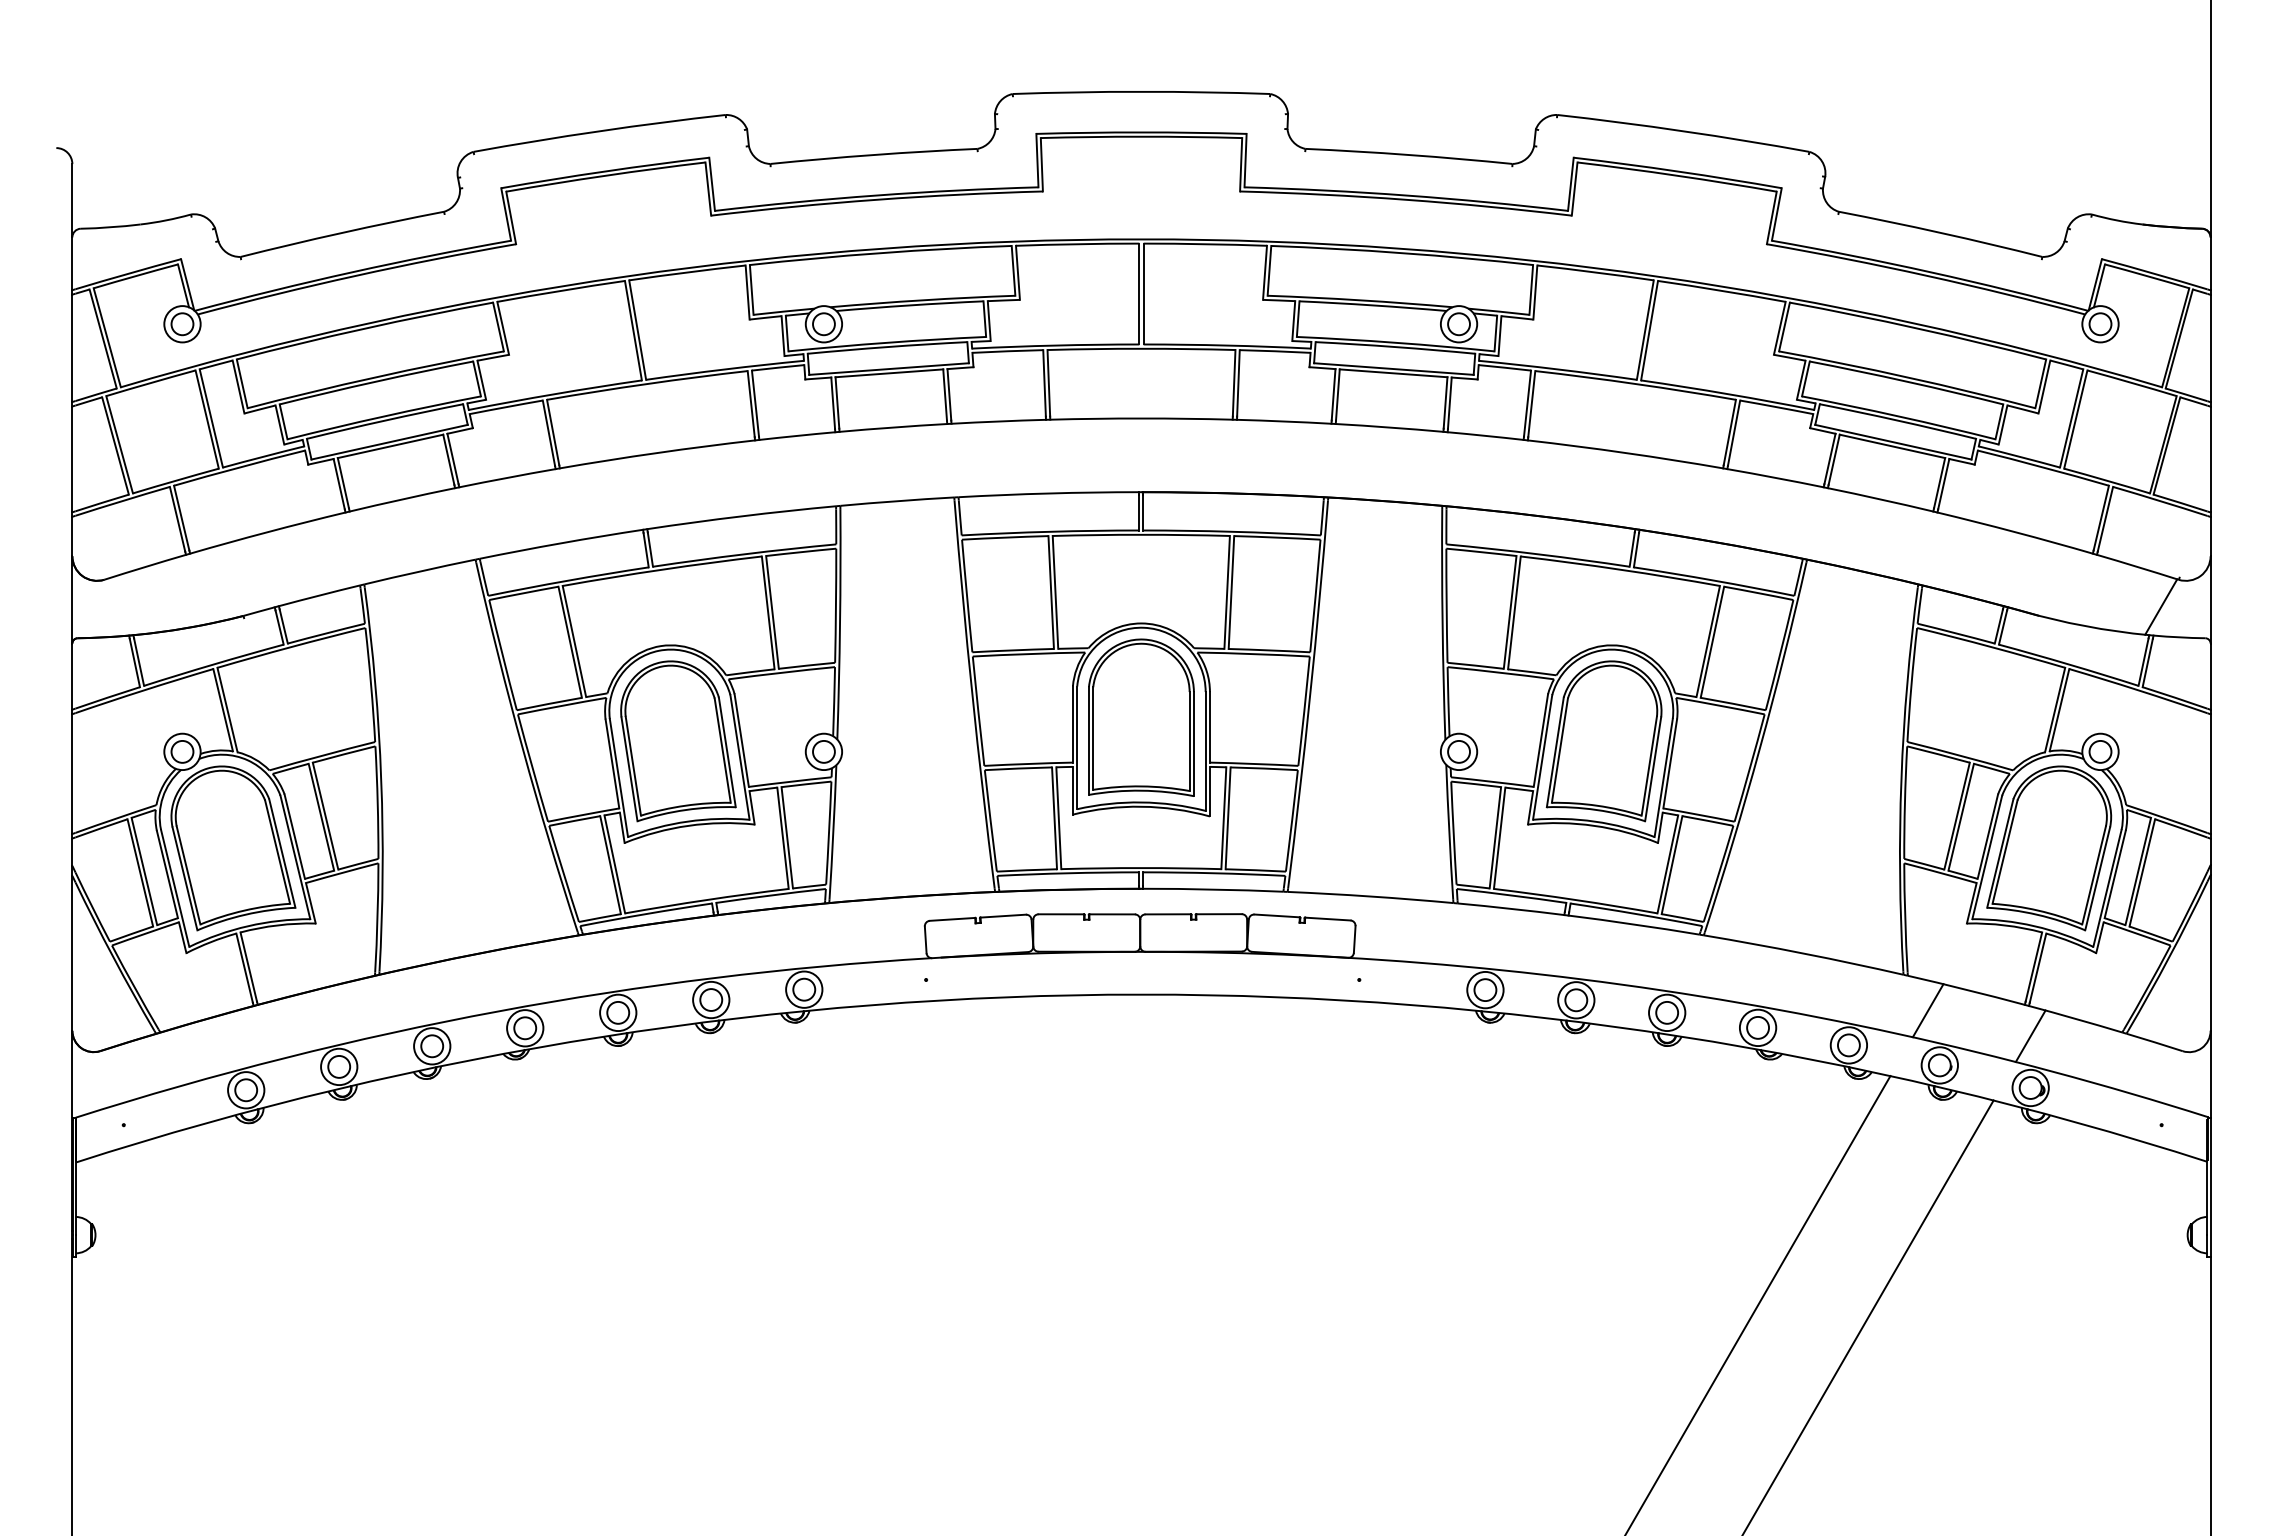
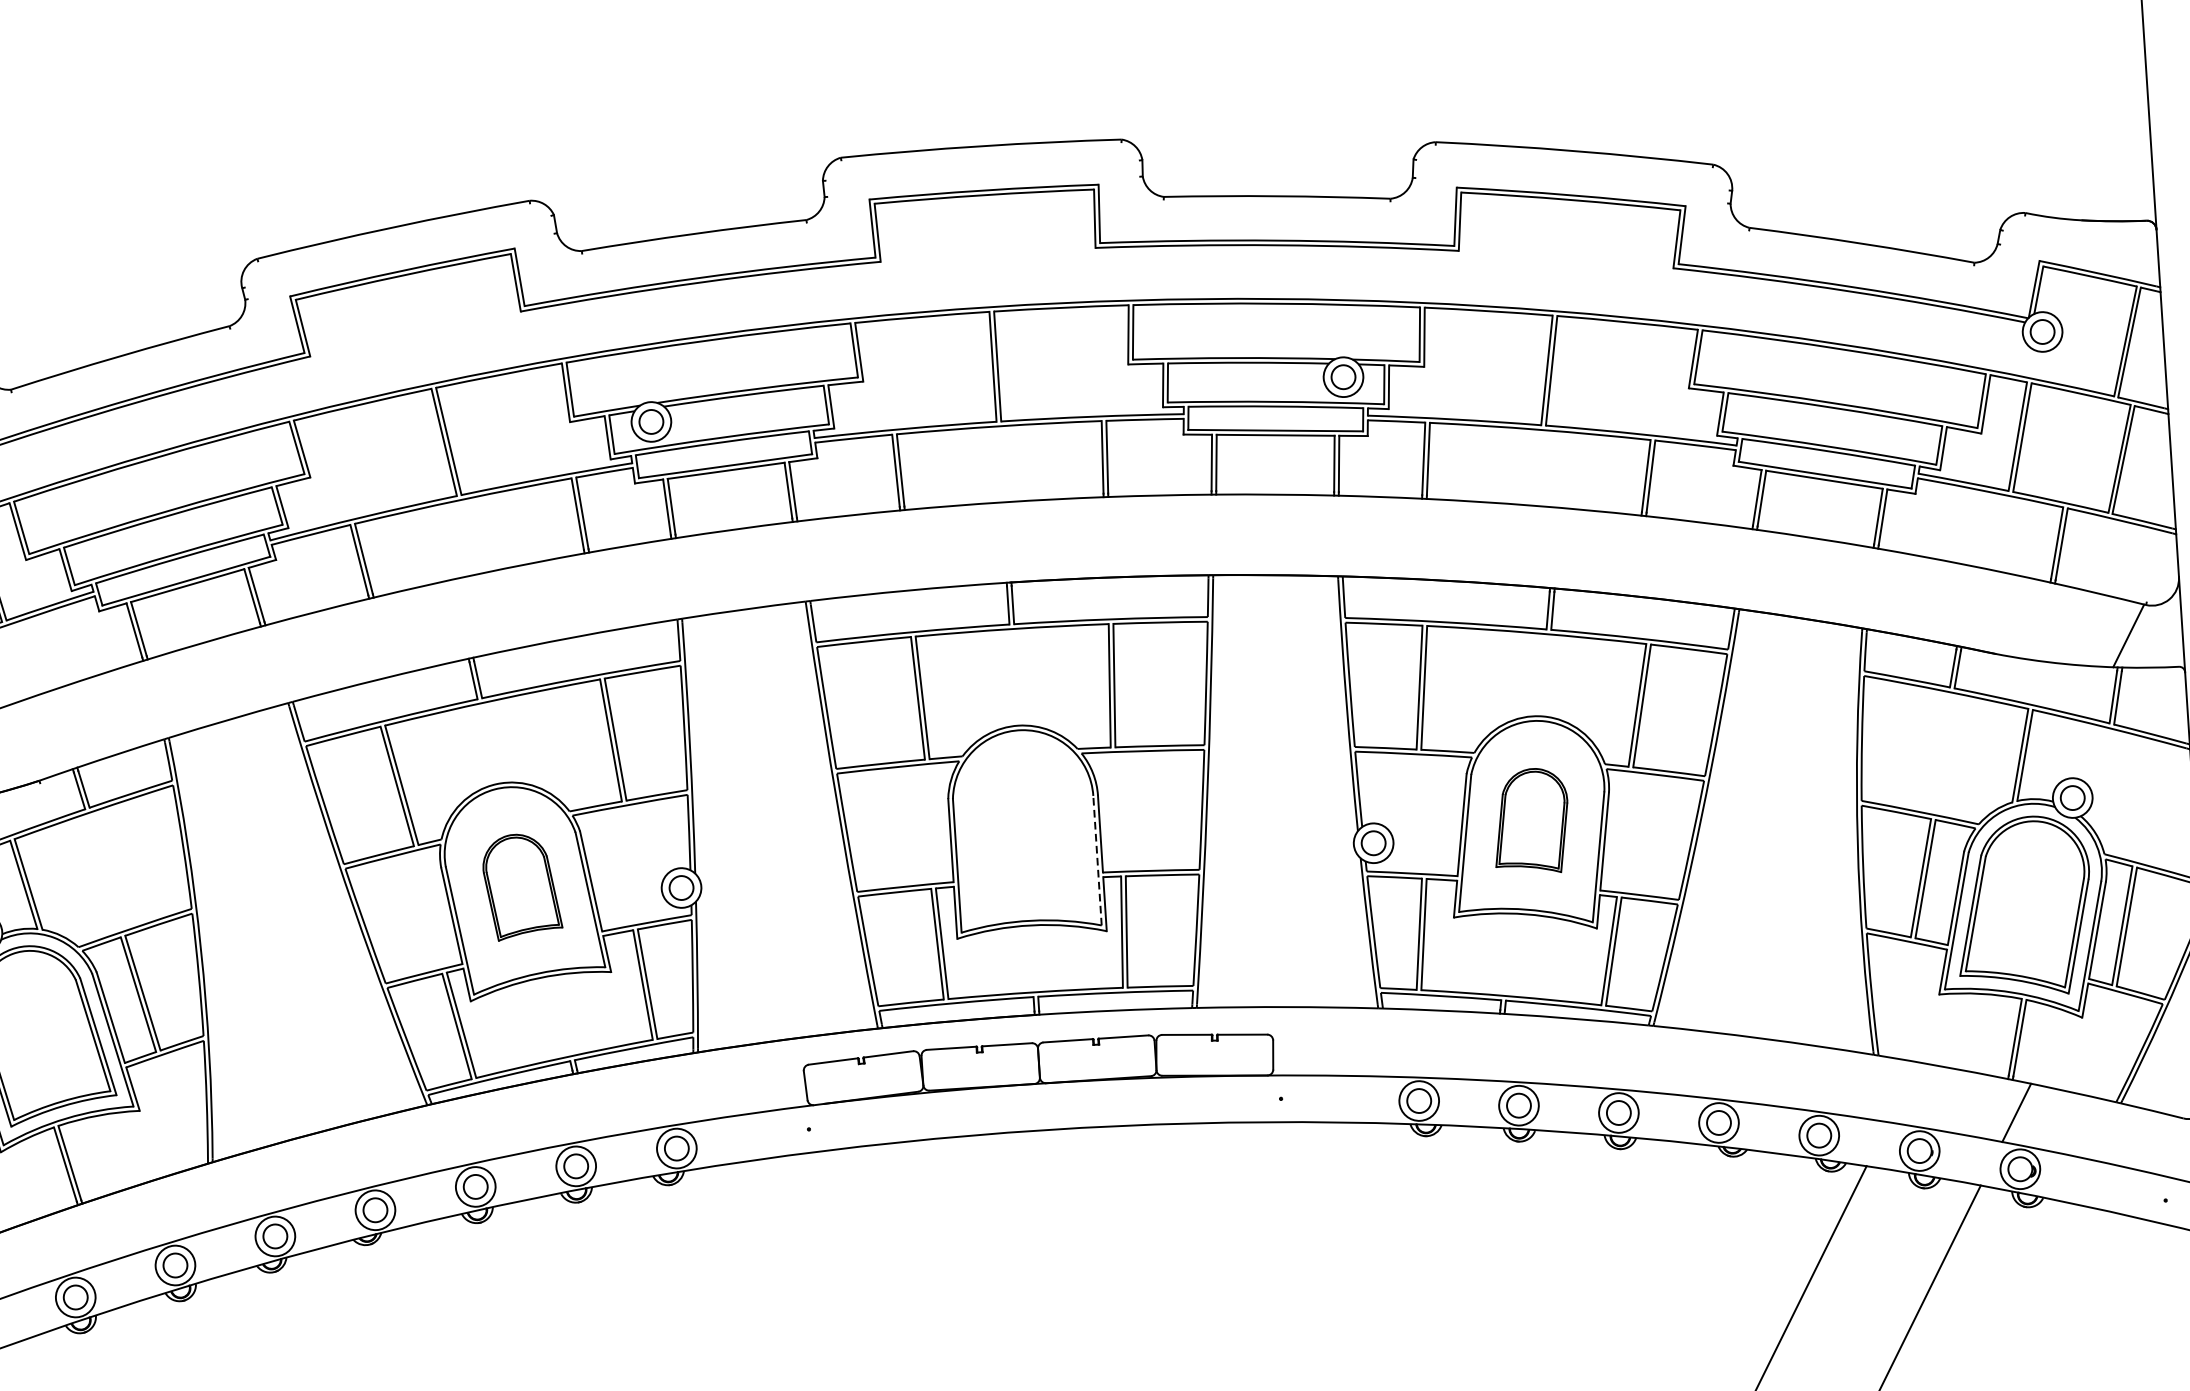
part: (1141, 717) -> (1025, 828), removed
part: (678, 741) -> (522, 886), size x0.6
part: (1603, 741) -> (1530, 821), size x0.6
line: (1205, 751) -> (1097, 860), solid -> dashed
line: (1927, 1010) -> (1902, 1092), removed

